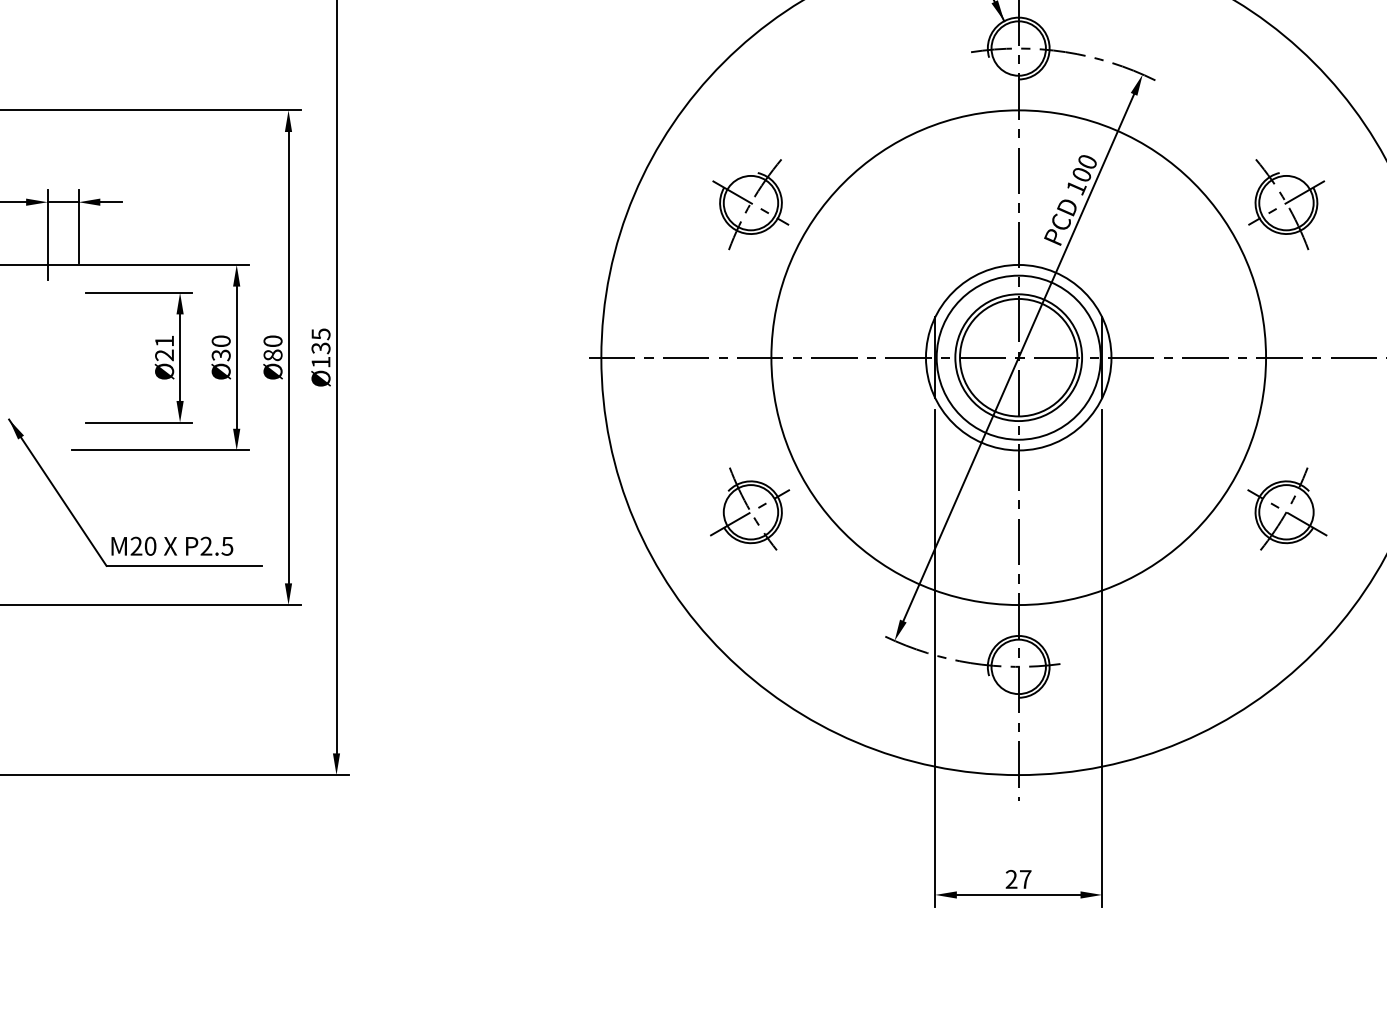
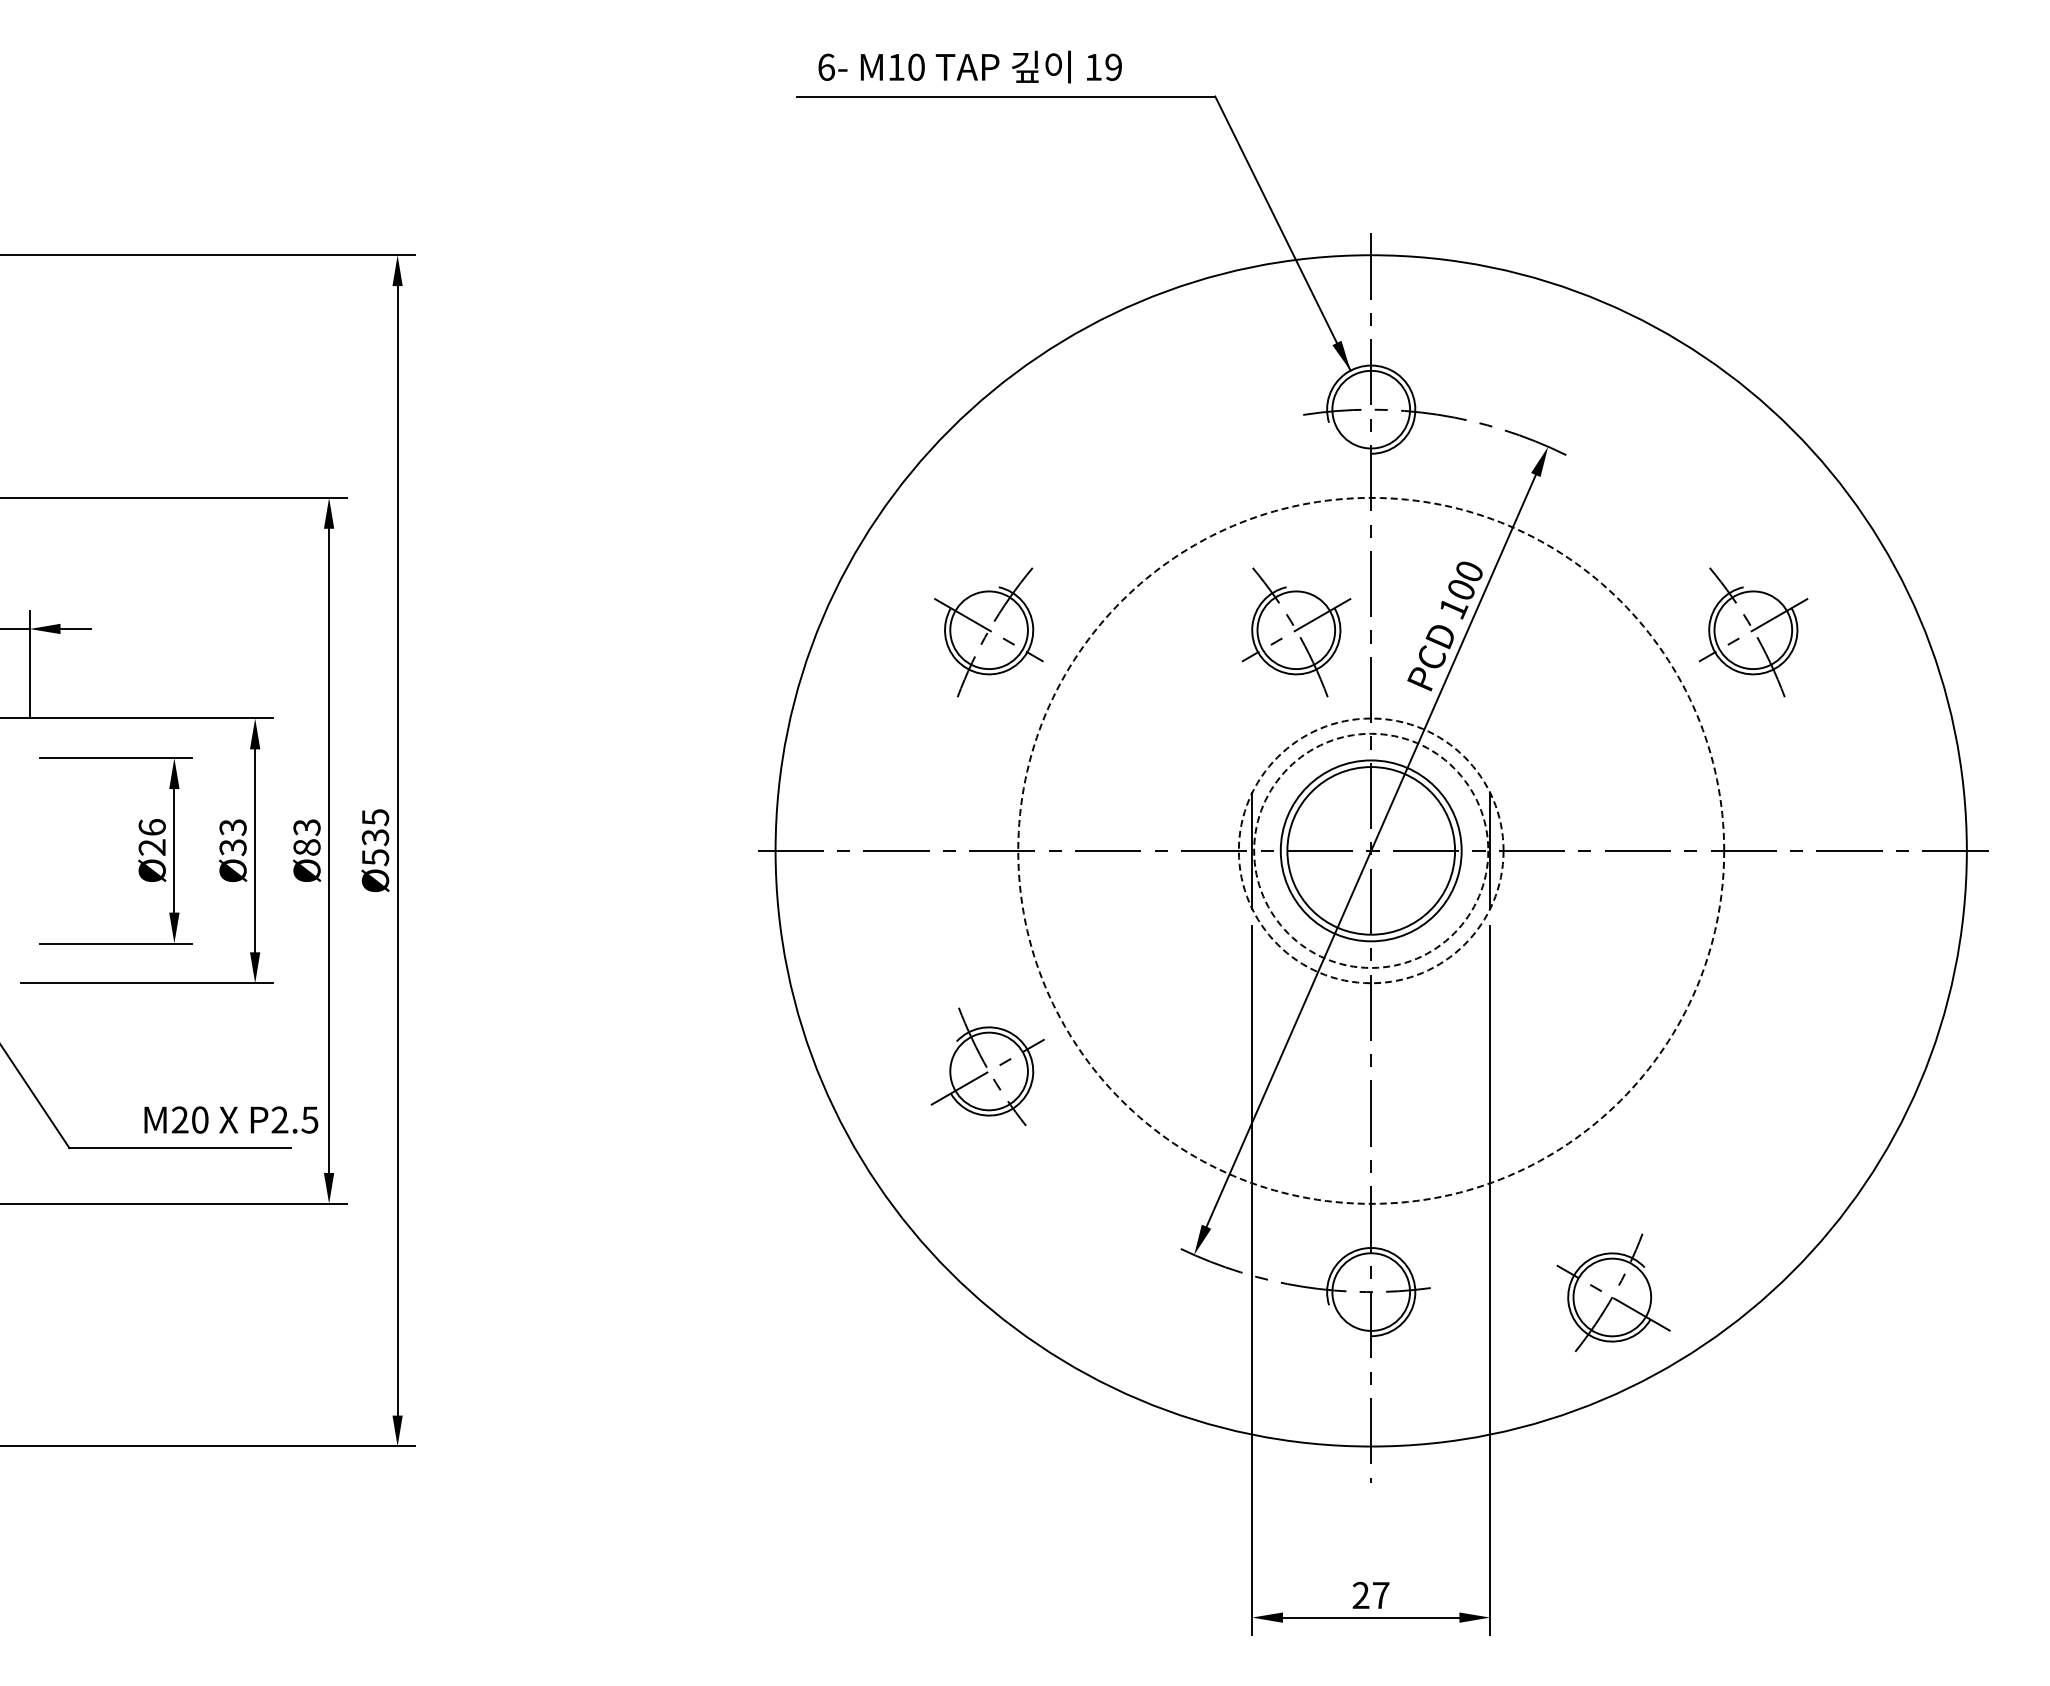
part: (966, 204) -> (1296, 632), added
text: (164, 341) -> (151, 827), Ø21 -> Ø26
text: (220, 341) -> (232, 827), Ø30 -> Ø33
text: (272, 341) -> (306, 827), Ø80 -> Ø83
circle: (1018, 357) -> (1370, 850), solid -> dashed
circle: (1018, 357) -> (1371, 850), solid -> dashed
circle: (1018, 357) -> (1371, 850), solid -> dashed
text: (321, 362) -> (375, 857), Ø135 -> Ø535
part: (1287, 508) -> (1613, 1292), moved
text: (172, 545) -> (231, 1119), moved

